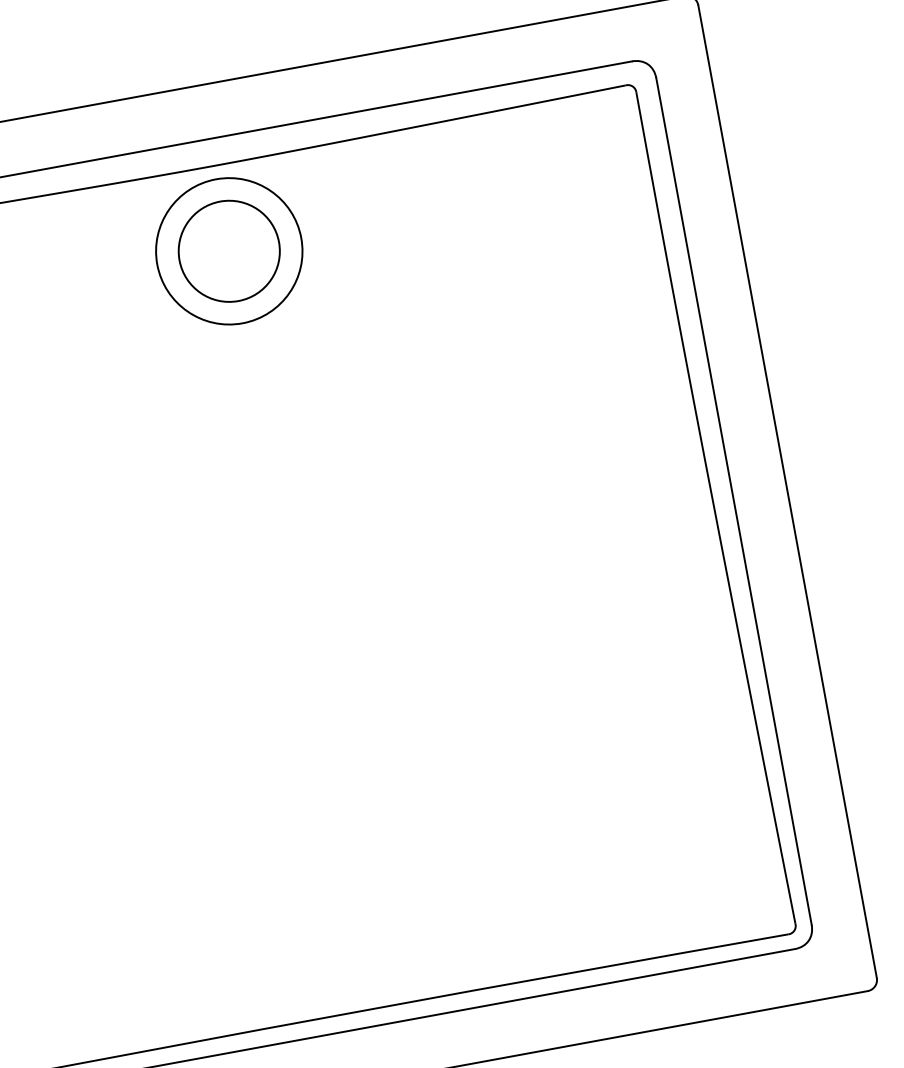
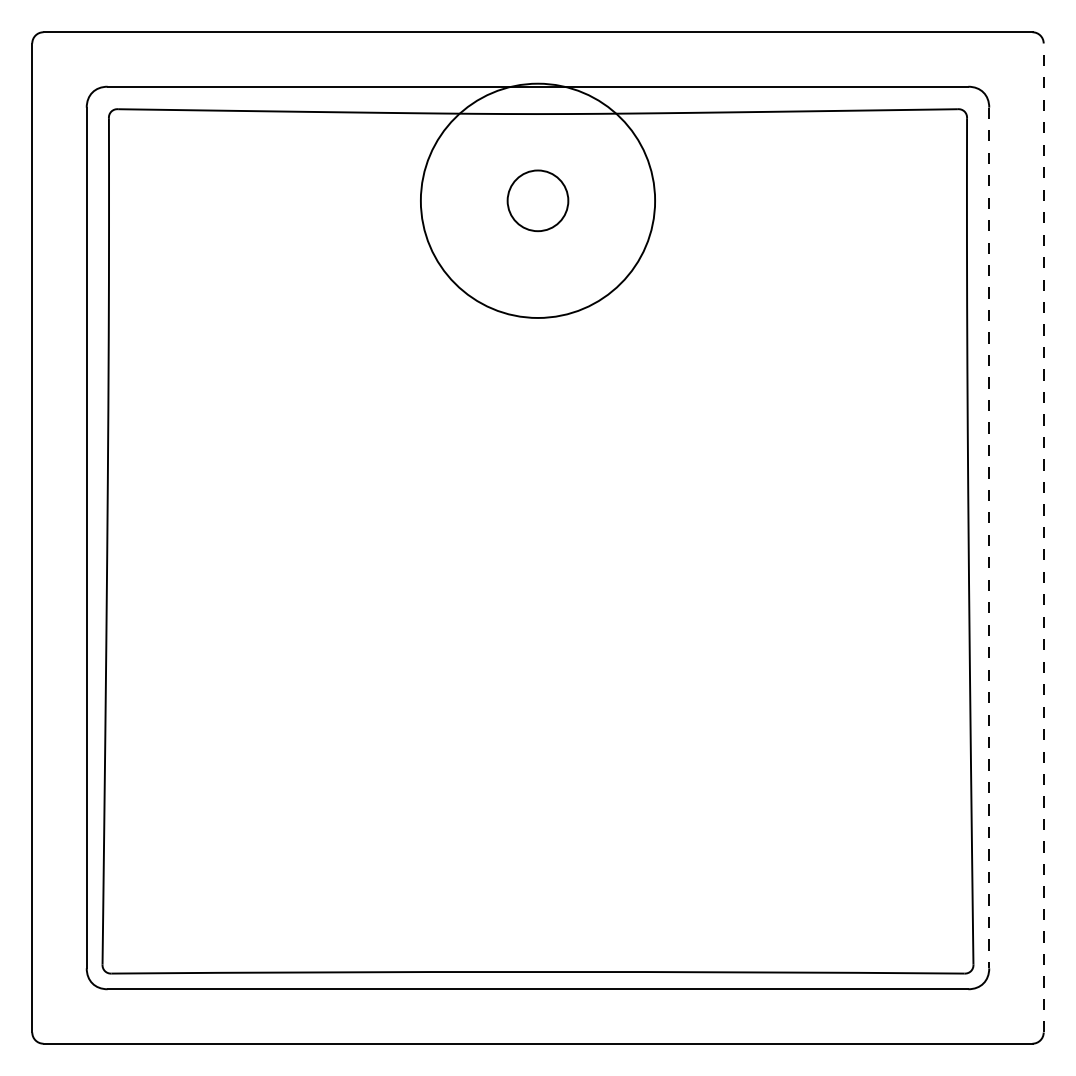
circle: (228, 251) -> (537, 200), size x0.6
circle: (228, 251) -> (537, 200), size x1.6
line: (787, 491) -> (1043, 537), solid -> dashed
line: (734, 501) -> (989, 538), solid -> dashed

